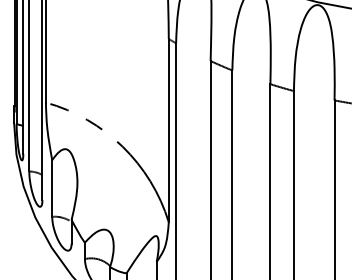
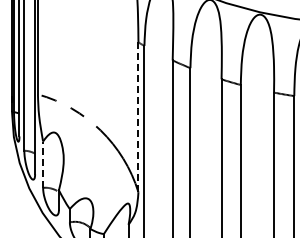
line: (168, 130) -> (138, 117), solid -> dashed
line: (52, 188) -> (43, 164), solid -> dashed

